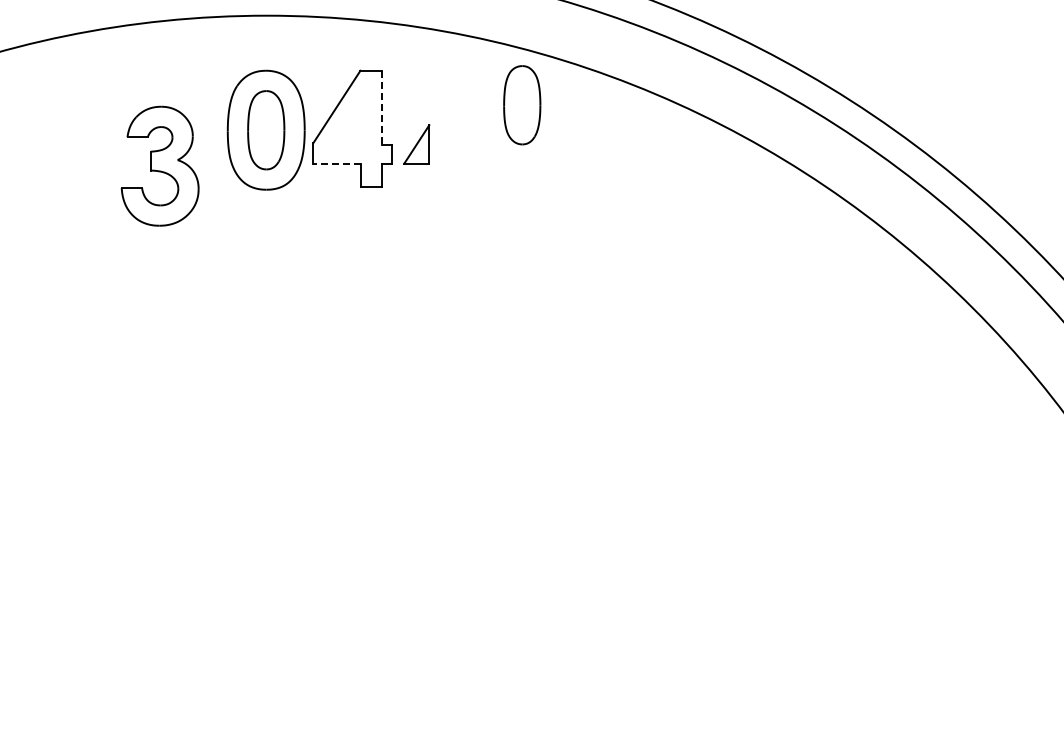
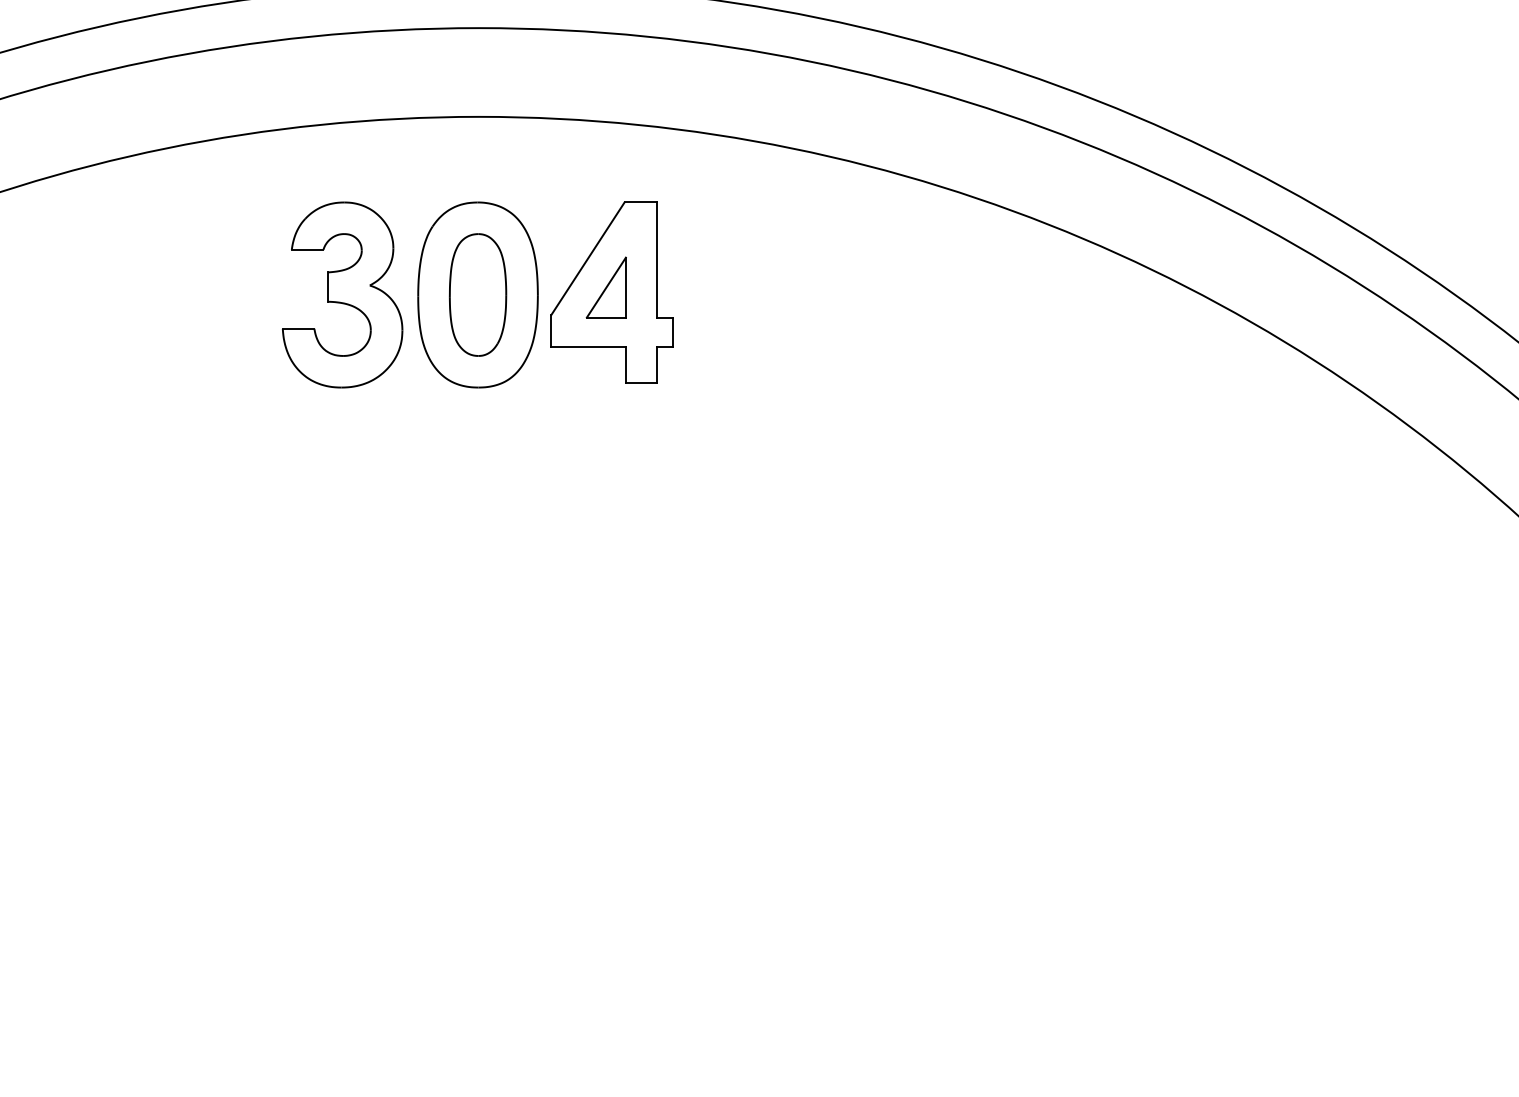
part: (522, 105) -> (876, 256), removed
line: (381, 108) -> (657, 261), dashed -> solid
part: (416, 144) -> (605, 287), moved
line: (337, 163) -> (588, 346), dashed -> solid
part: (159, 165) -> (341, 293), moved

